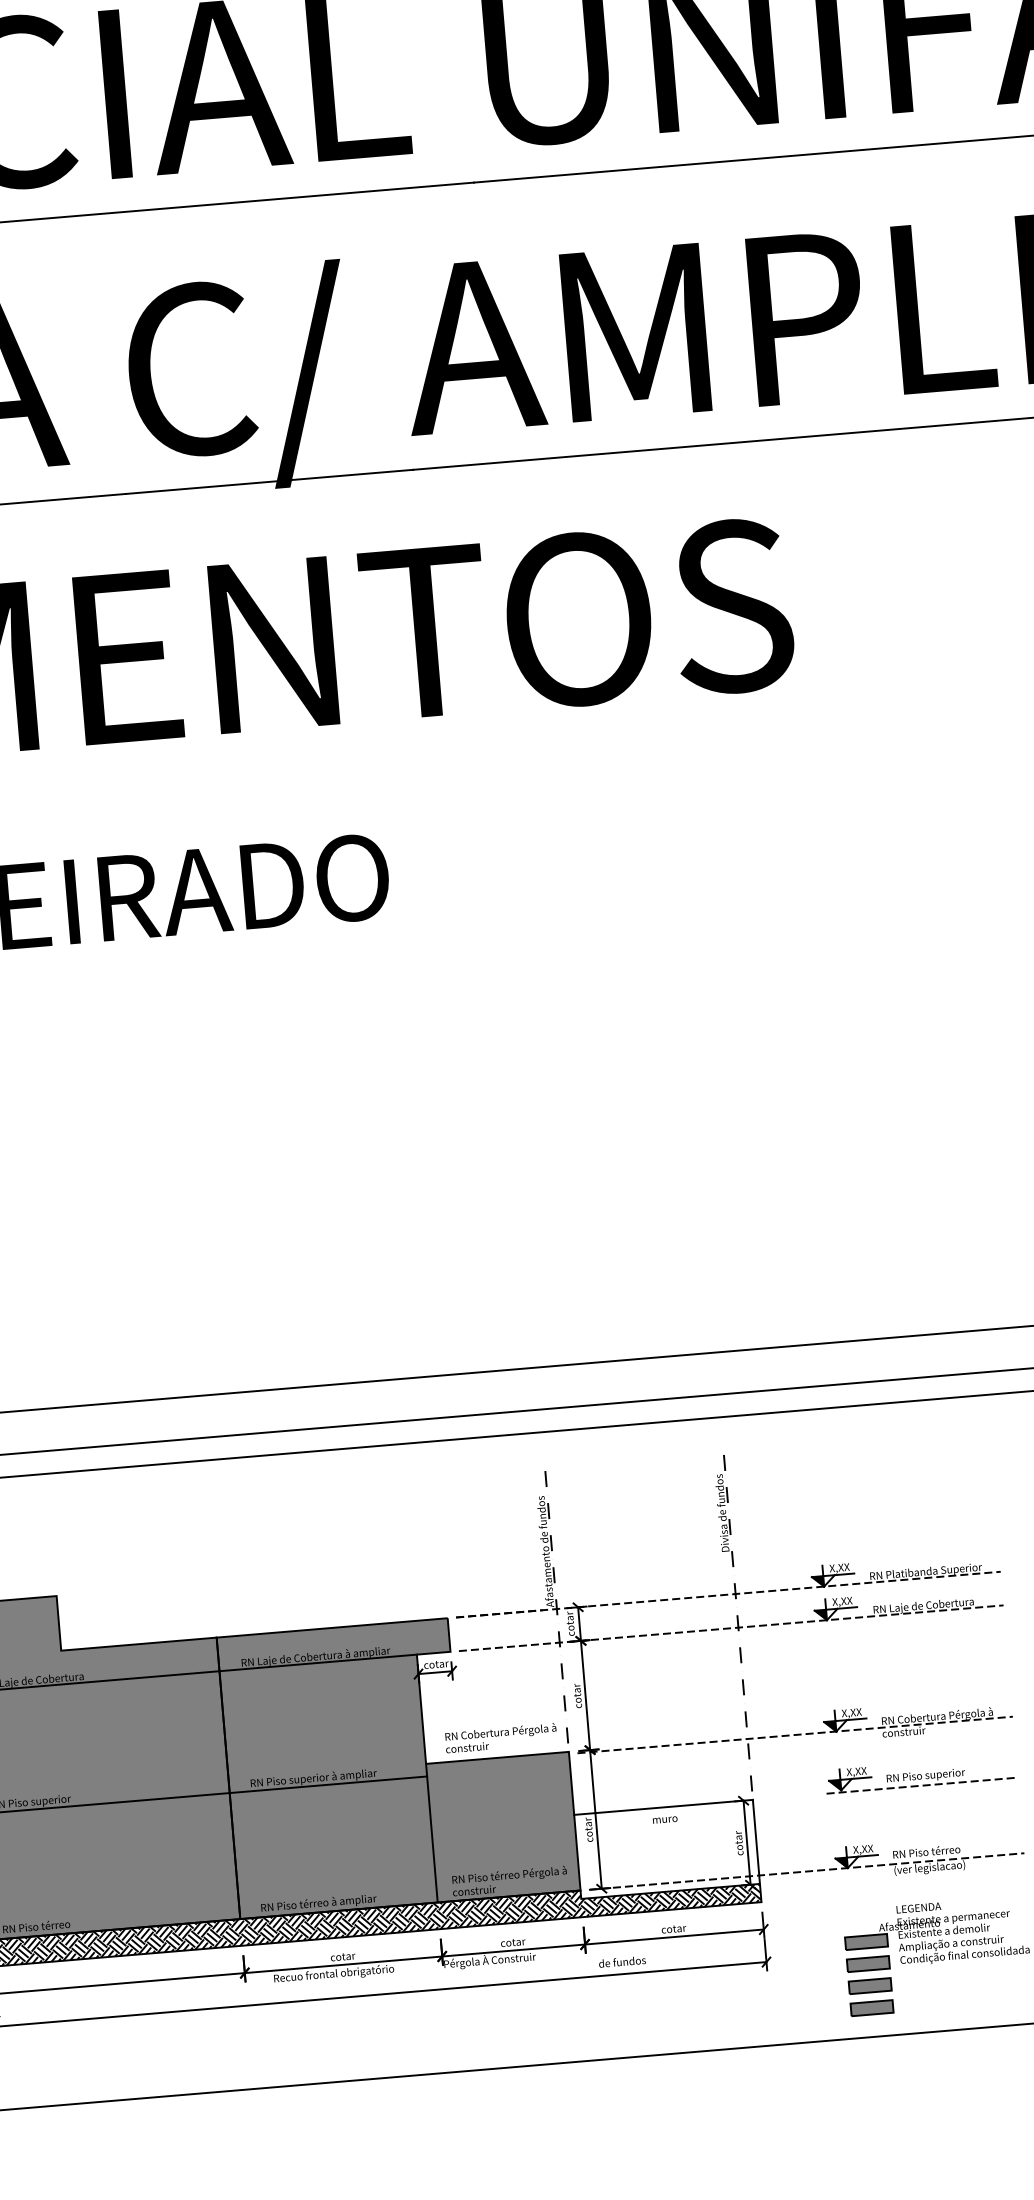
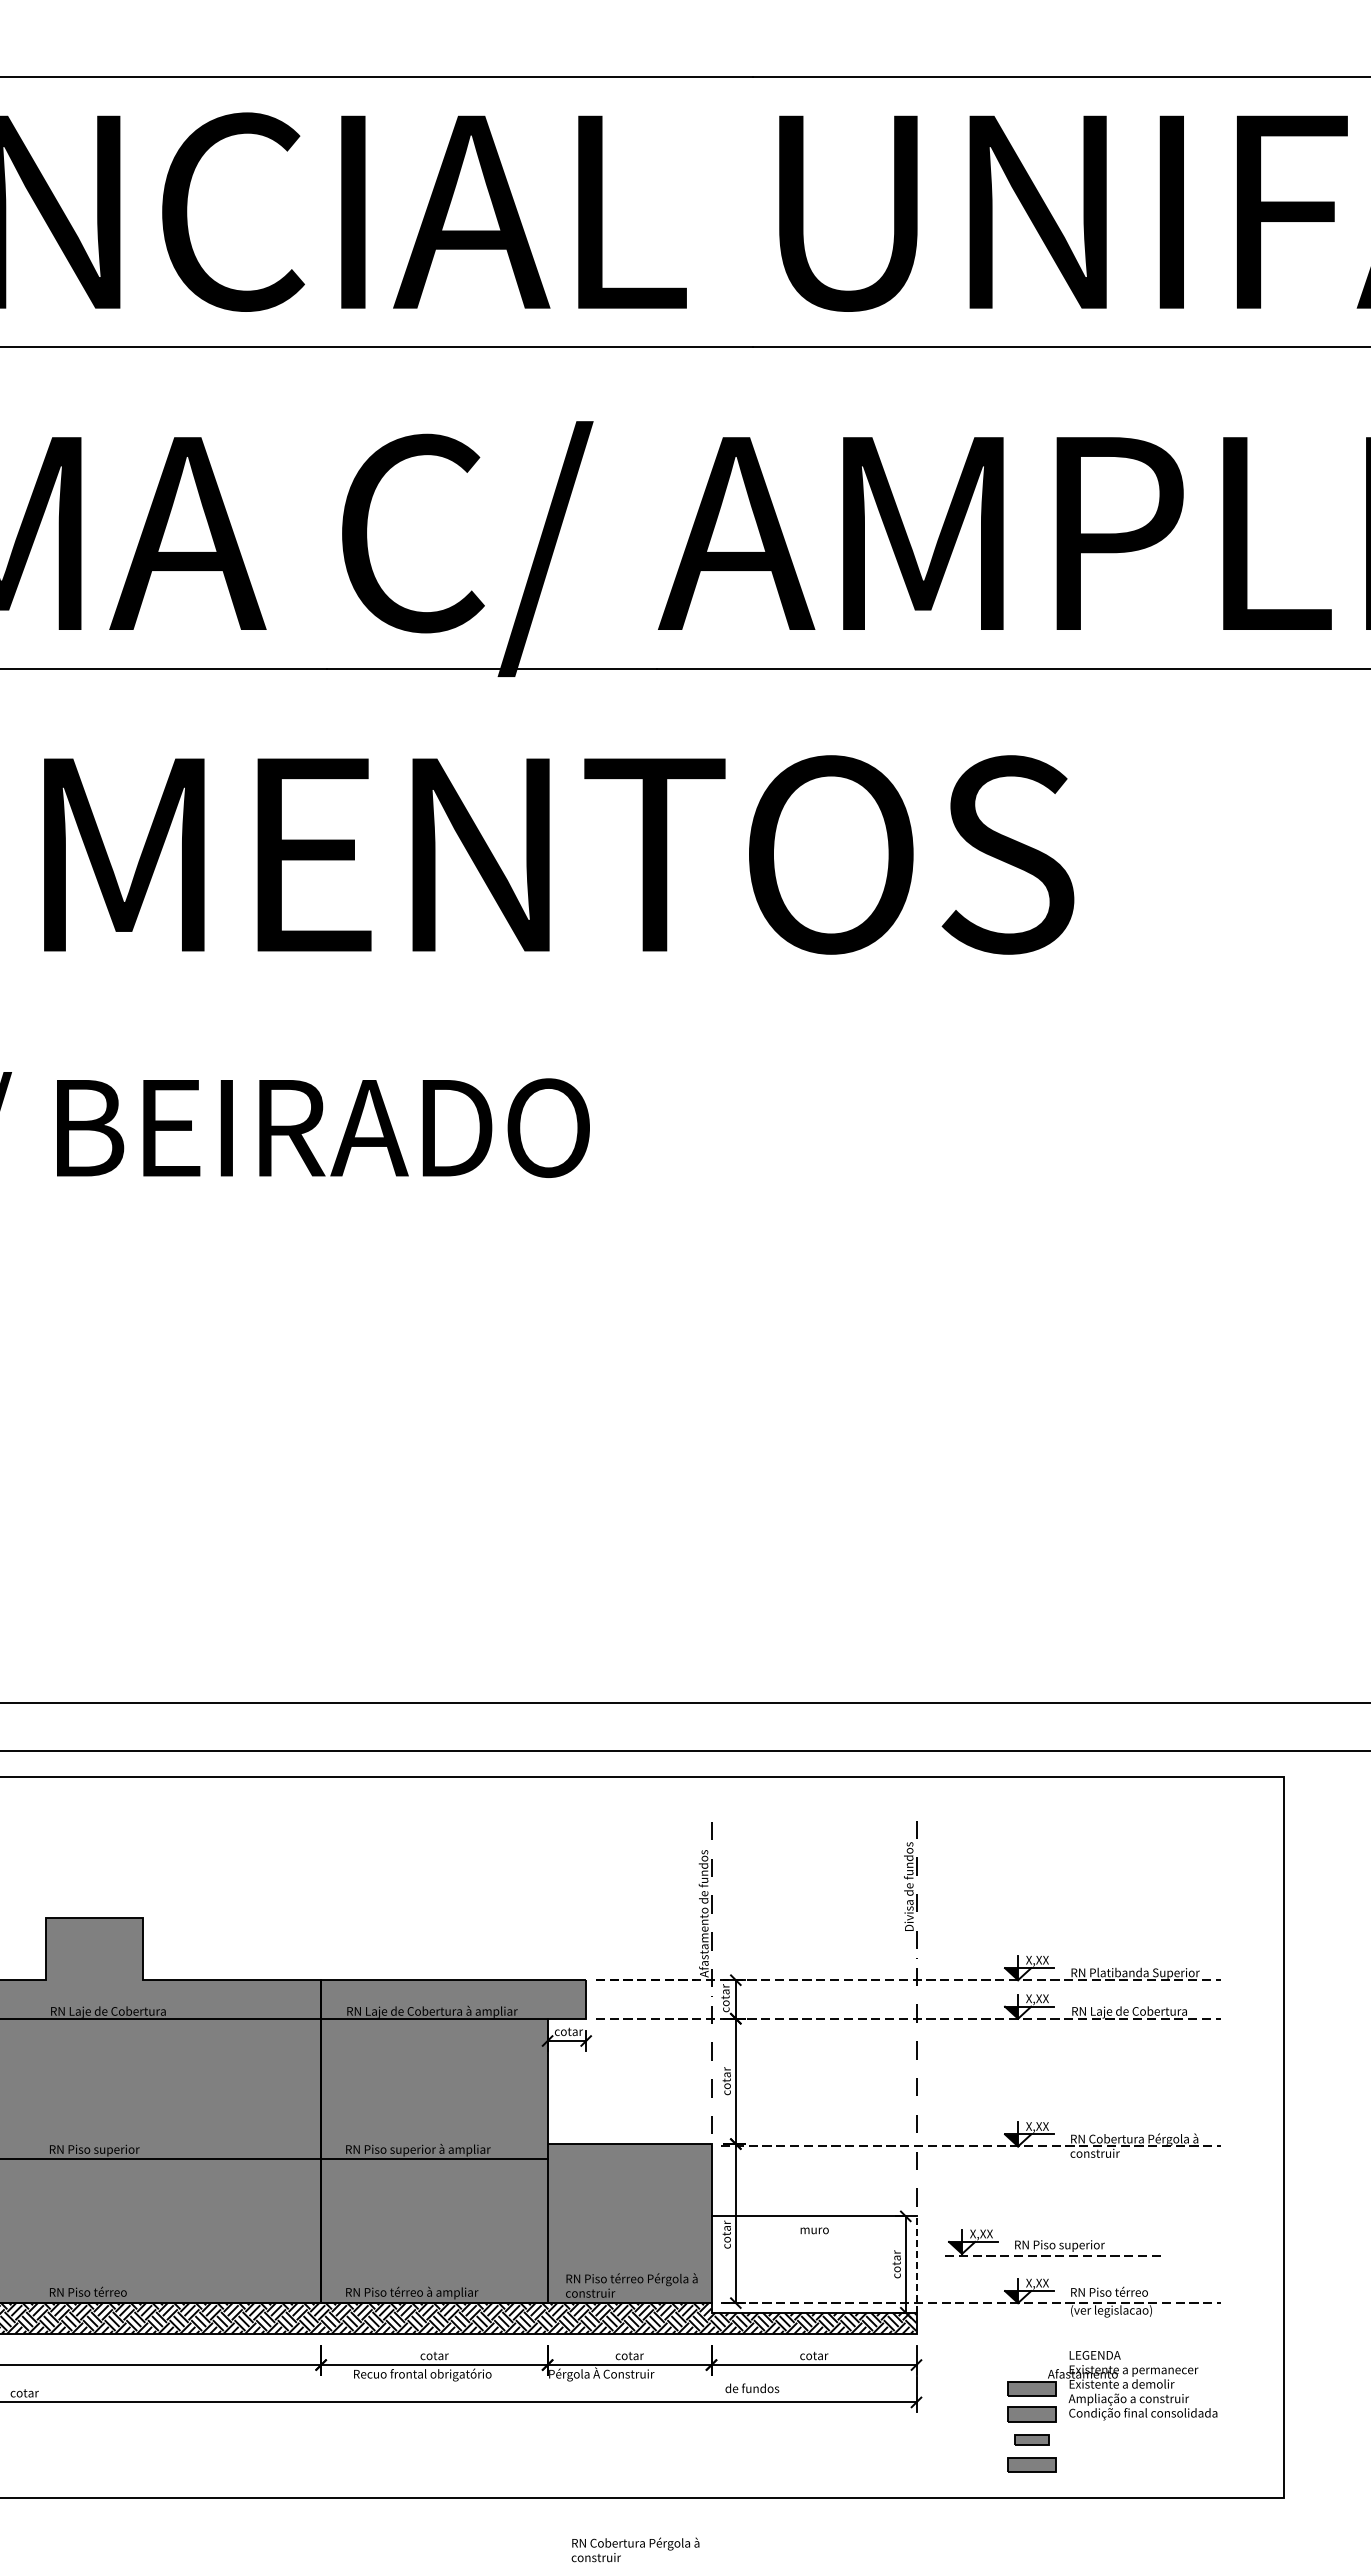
text: (501, 1737) -> (635, 2549), moved
part: (919, 1773) -> (1052, 2242), moved
line: (756, 1841) -> (916, 2264), solid -> dashed
part: (869, 1985) -> (1031, 2439), size x0.7

